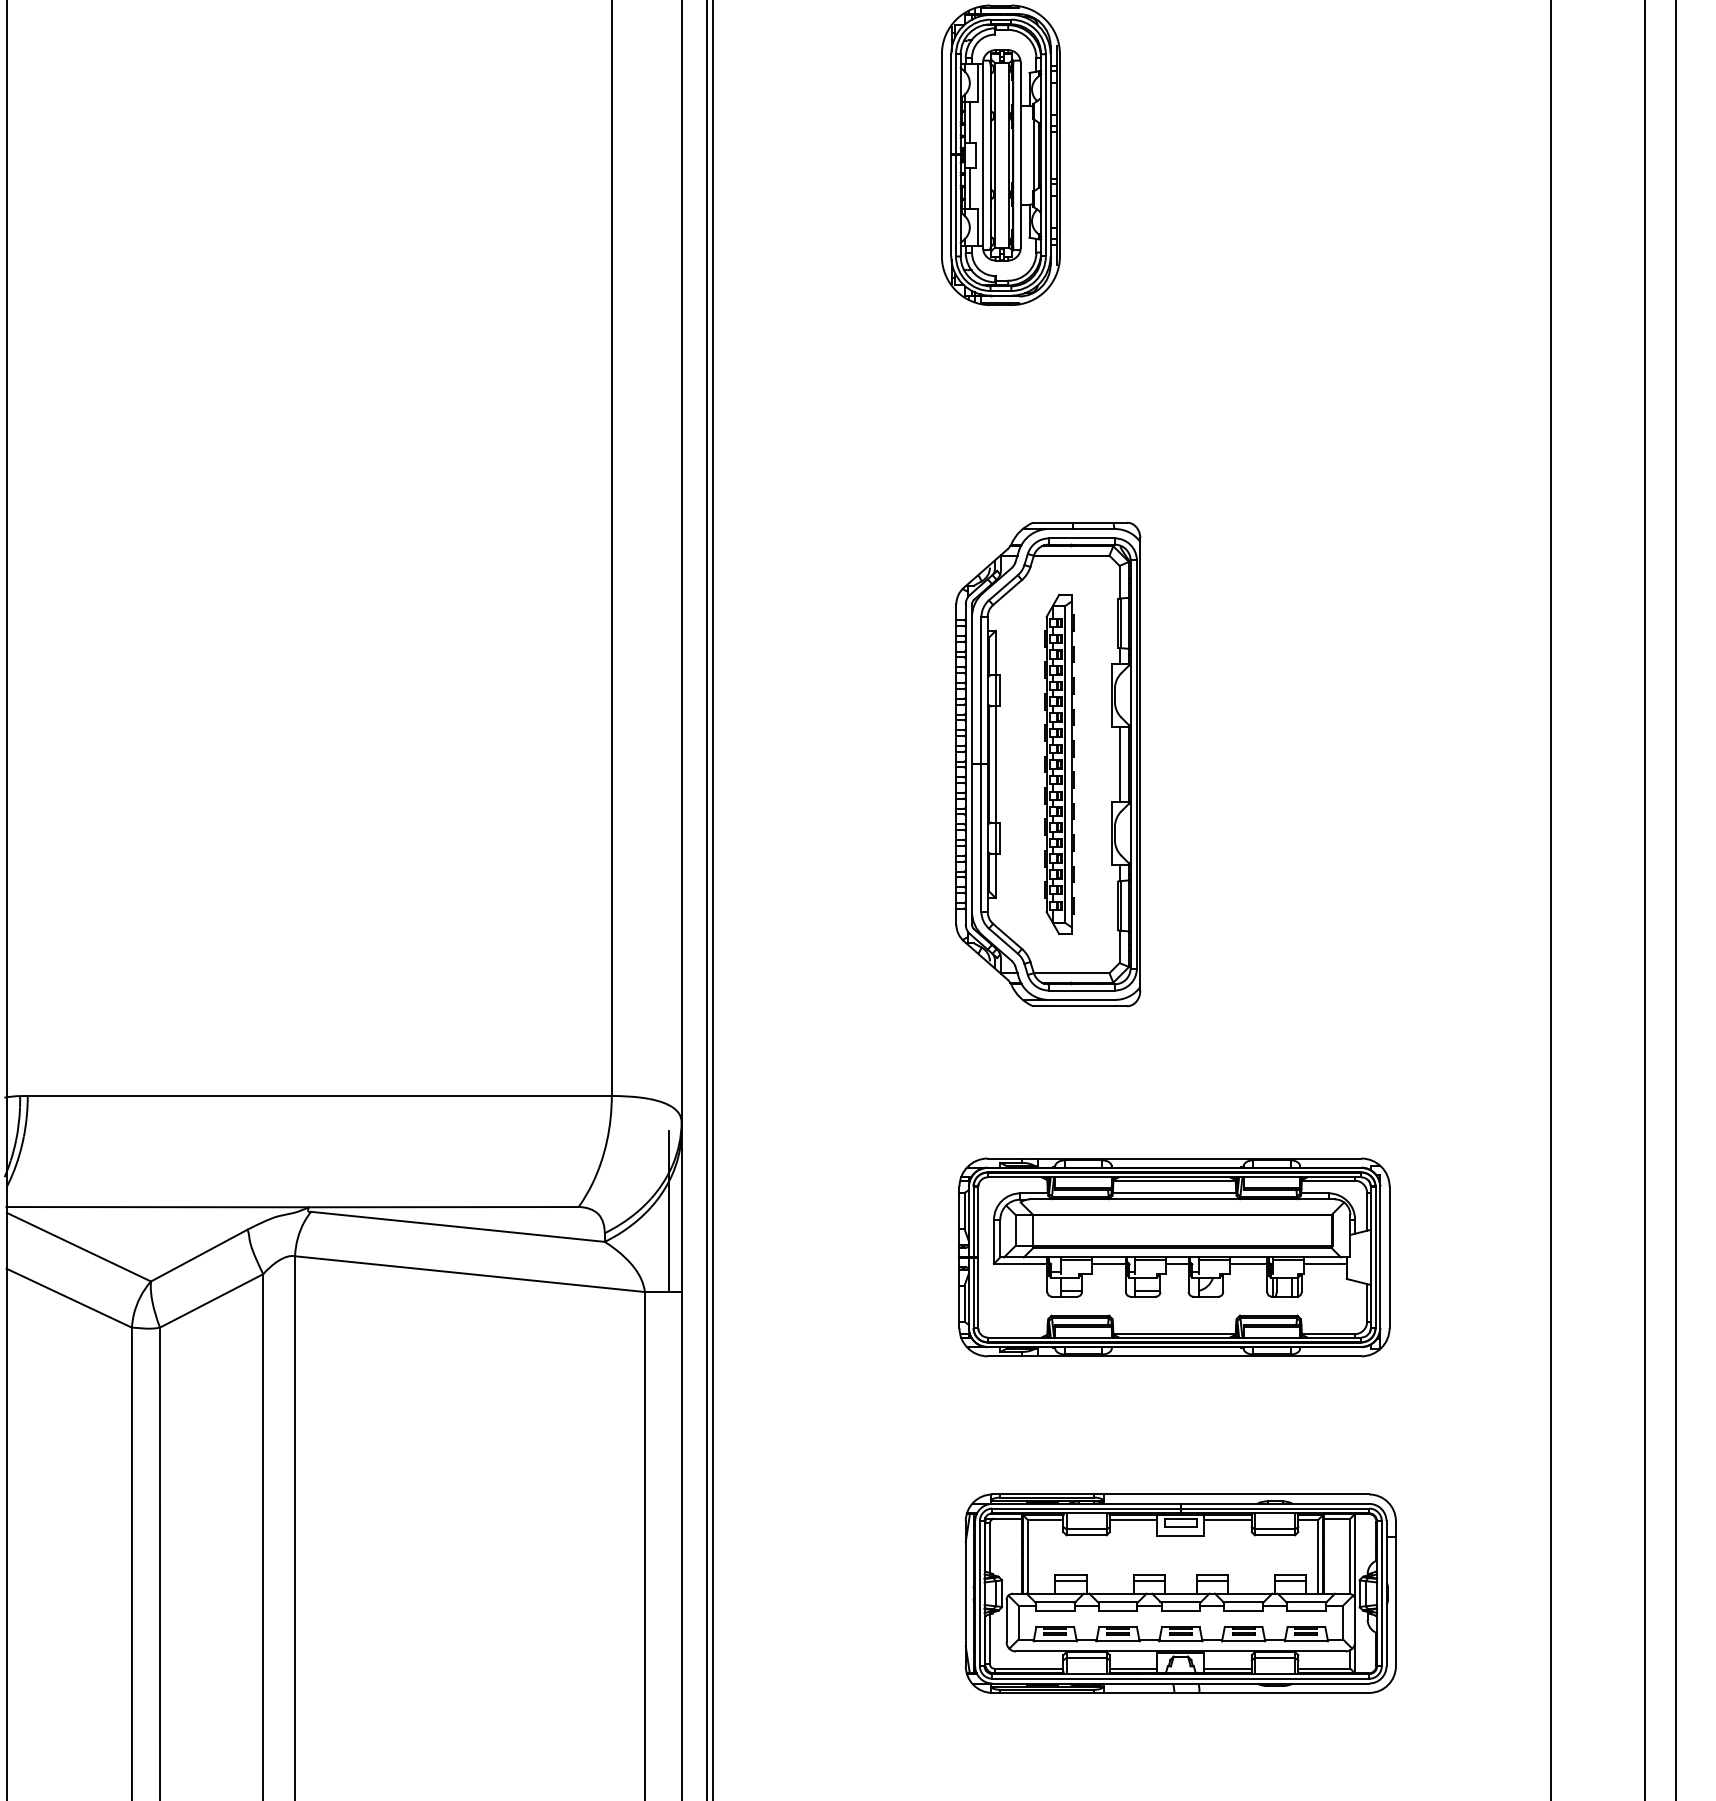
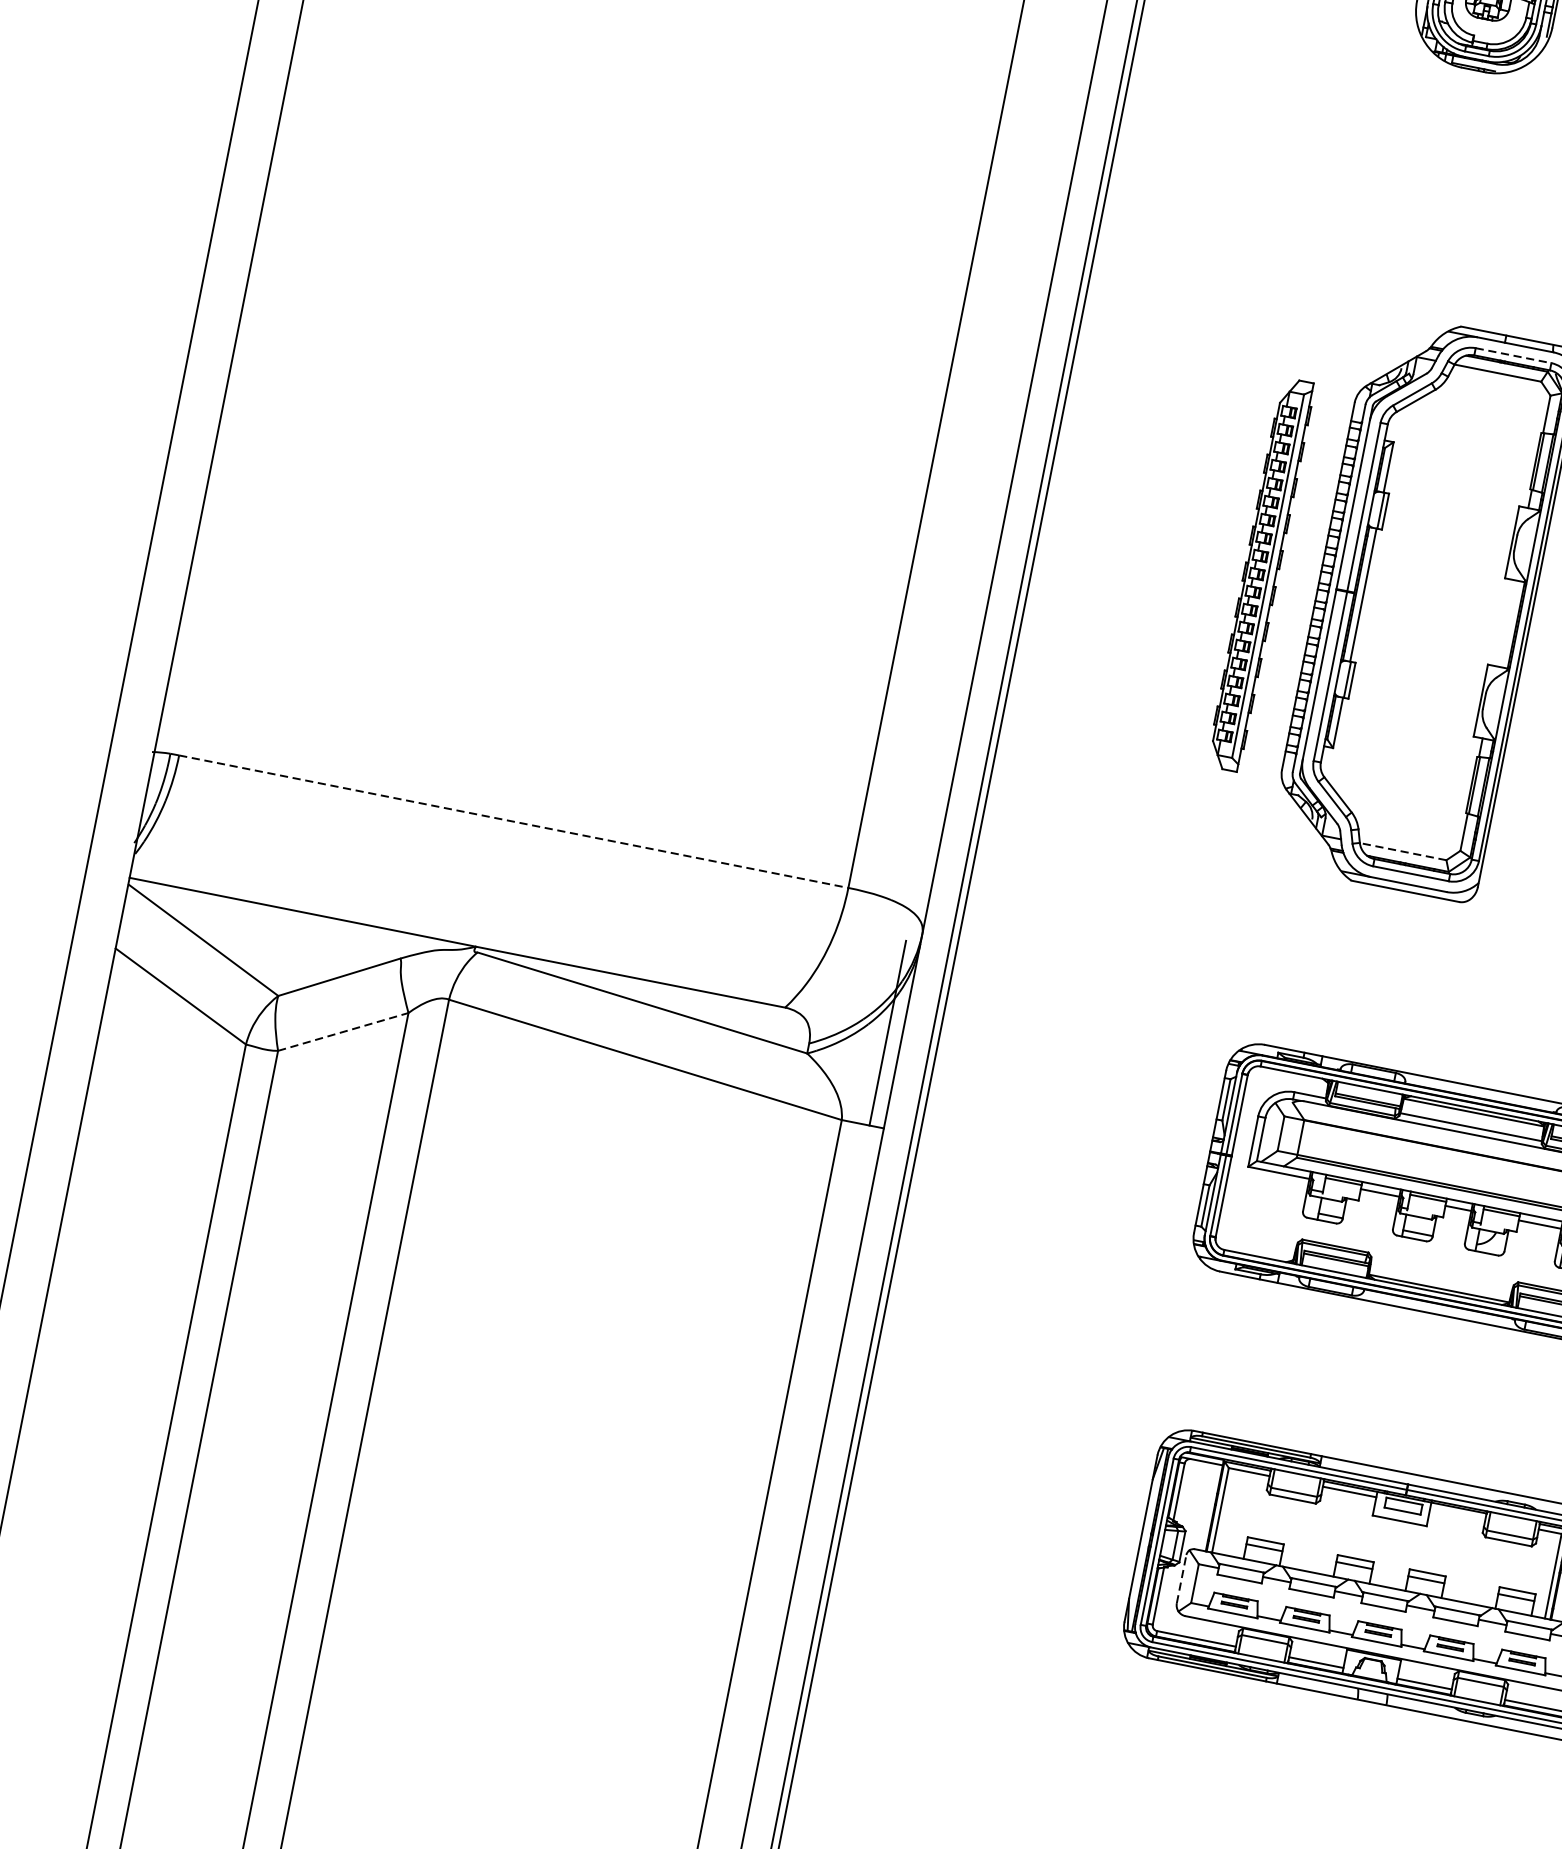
line: (1082, 538) -> (1514, 355), solid -> dashed
part: (1059, 764) -> (1261, 574), moved
line: (1119, 764) -> (1505, 623), removed
line: (1071, 973) -> (1402, 851), solid -> dashed
line: (320, 1096) -> (514, 822), solid -> dashed
line: (212, 1300) -> (344, 1031), solid -> dashed
line: (1227, 1519) -> (1457, 1512), removed
line: (1006, 1620) -> (1181, 1578), solid -> dashed

